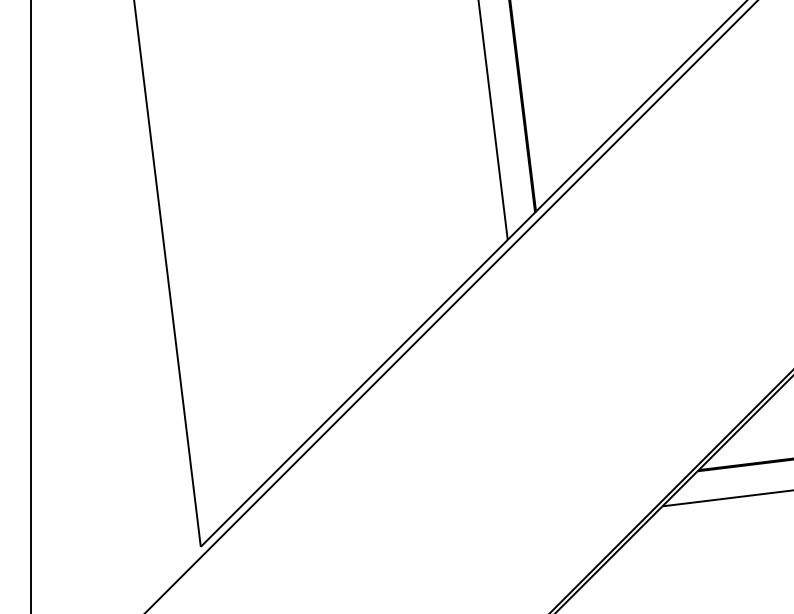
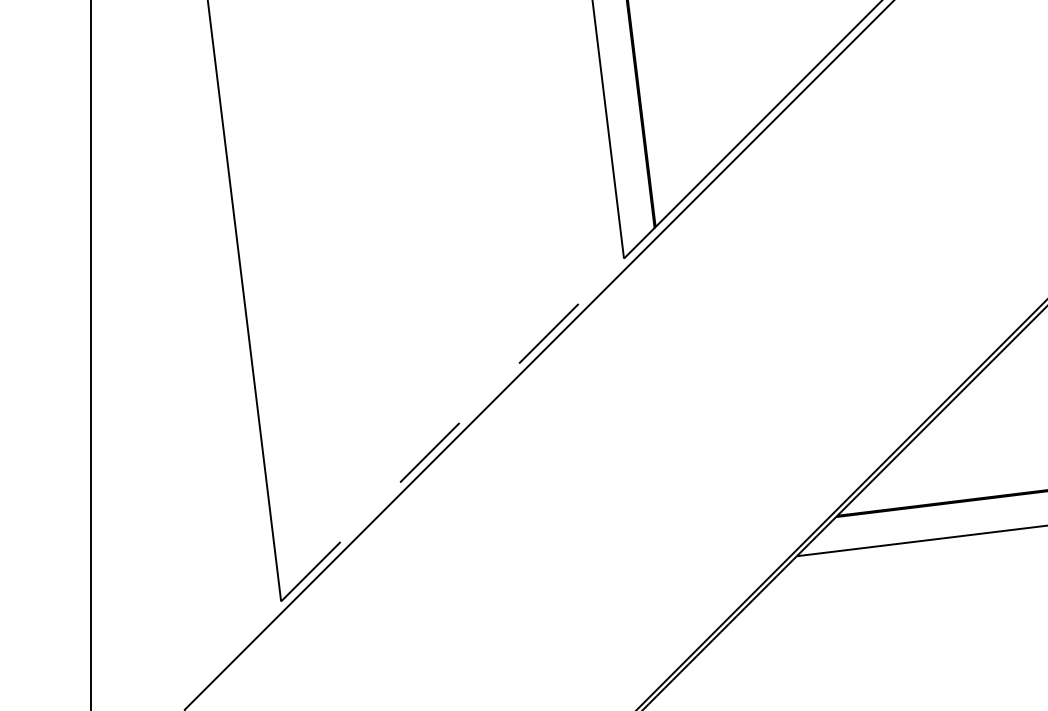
line: (354, 392) -> (452, 429), solid -> dashed

